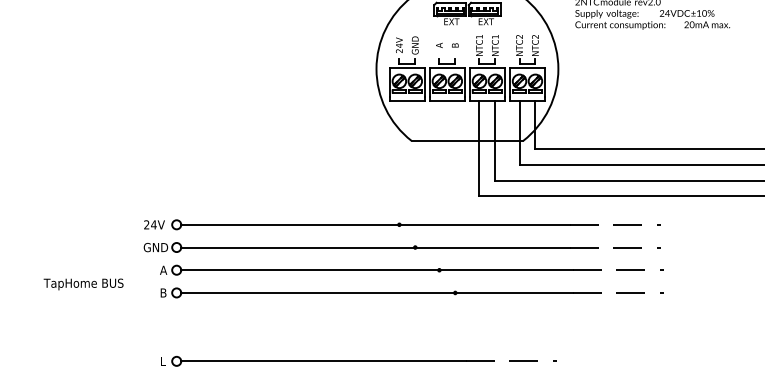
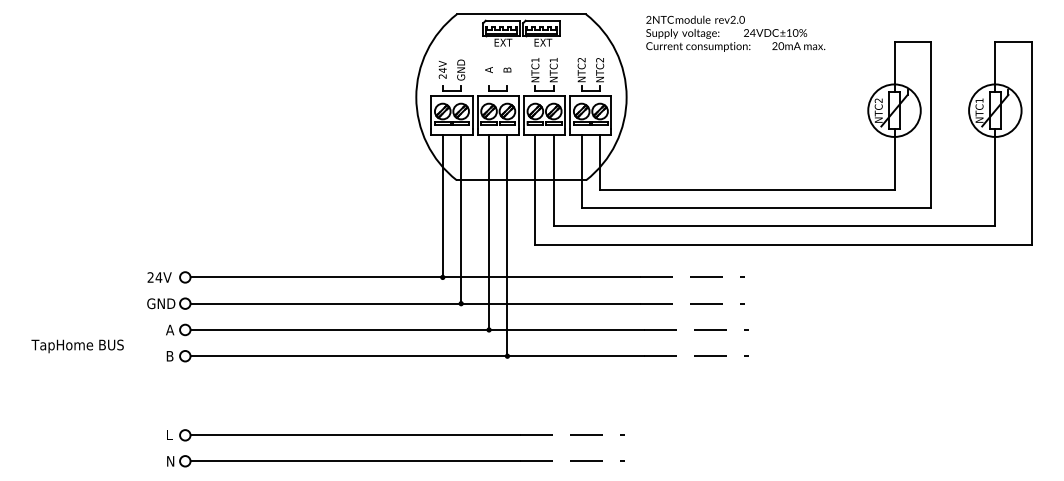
line: (399, 162) -> (442, 205), added
line: (415, 173) -> (461, 218), added
line: (439, 185) -> (489, 231), added
line: (455, 197) -> (507, 245), added

